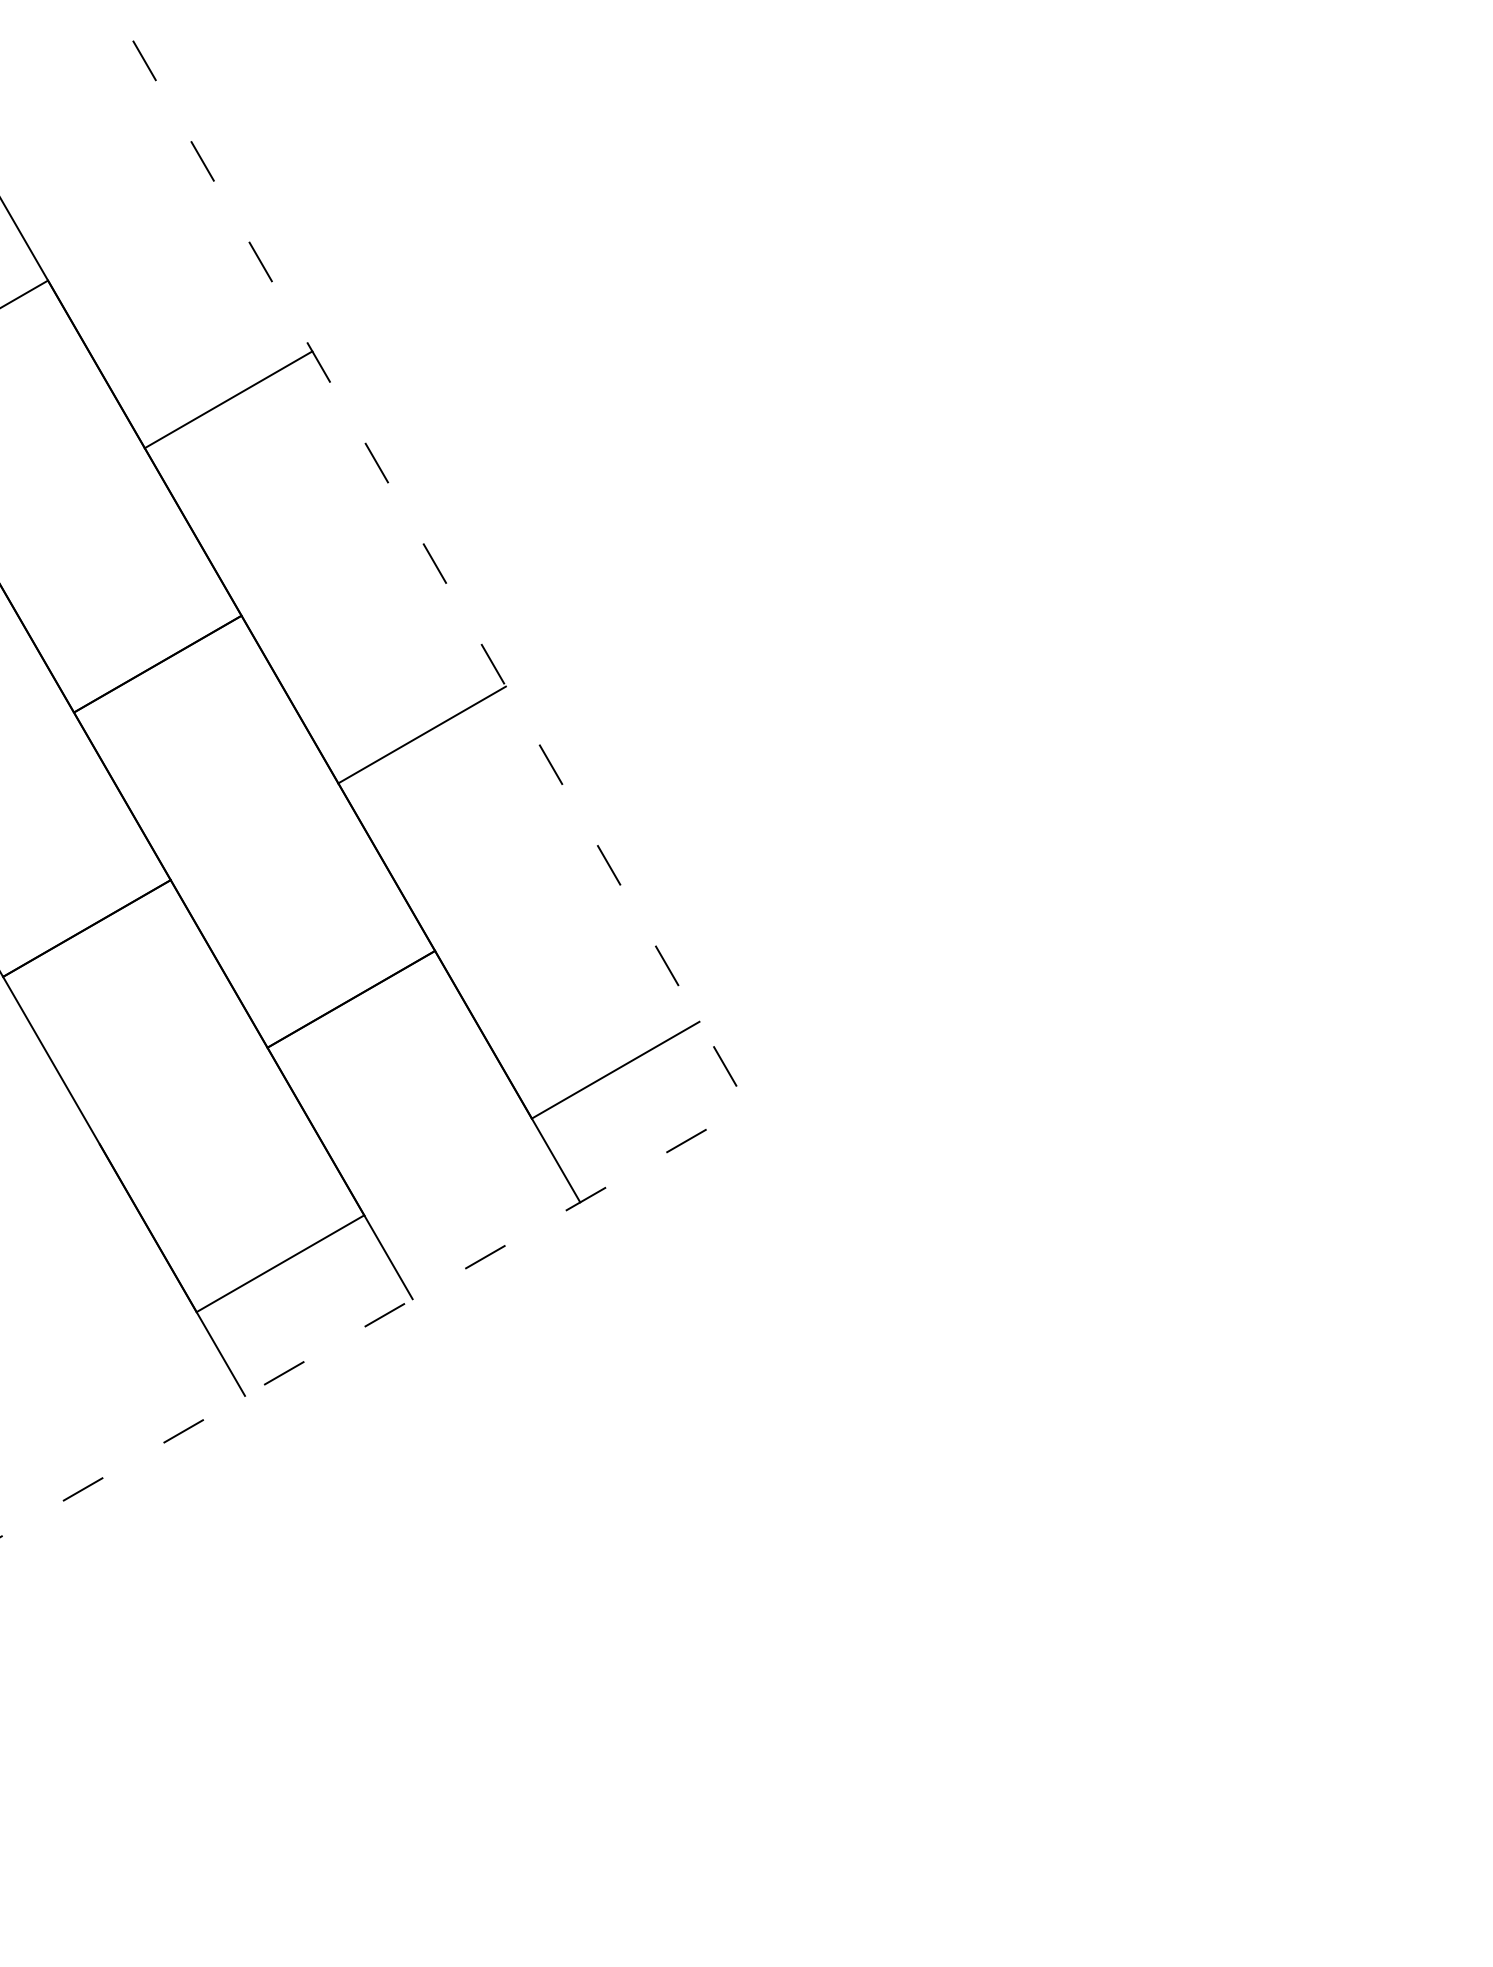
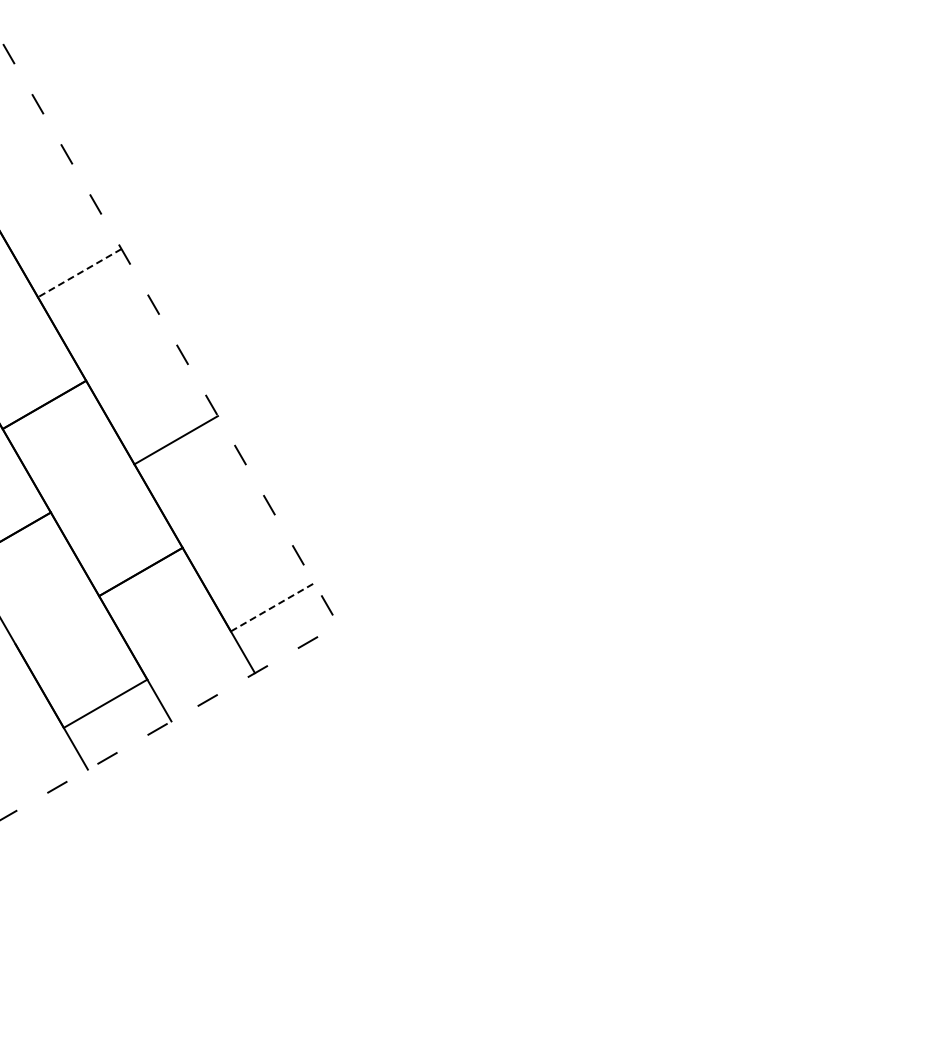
line: (228, 400) -> (79, 273), solid -> dashed
line: (617, 1070) -> (273, 607), solid -> dashed

